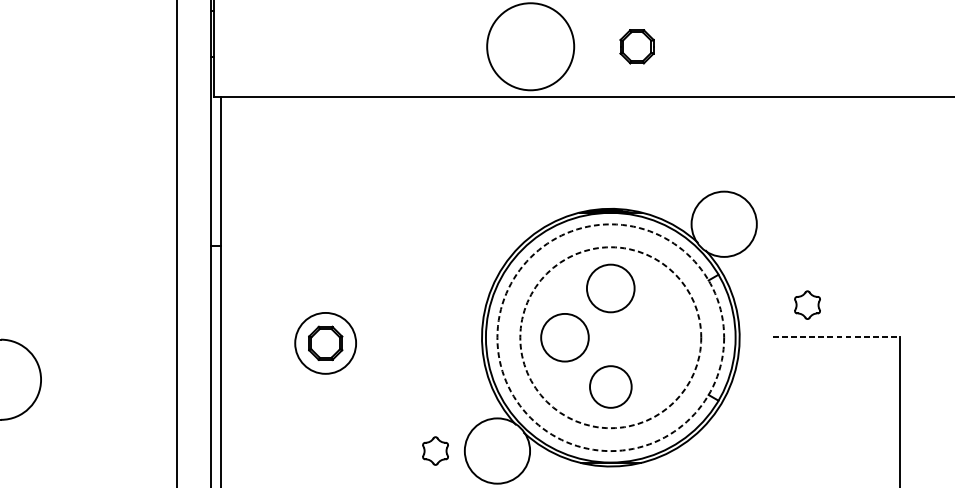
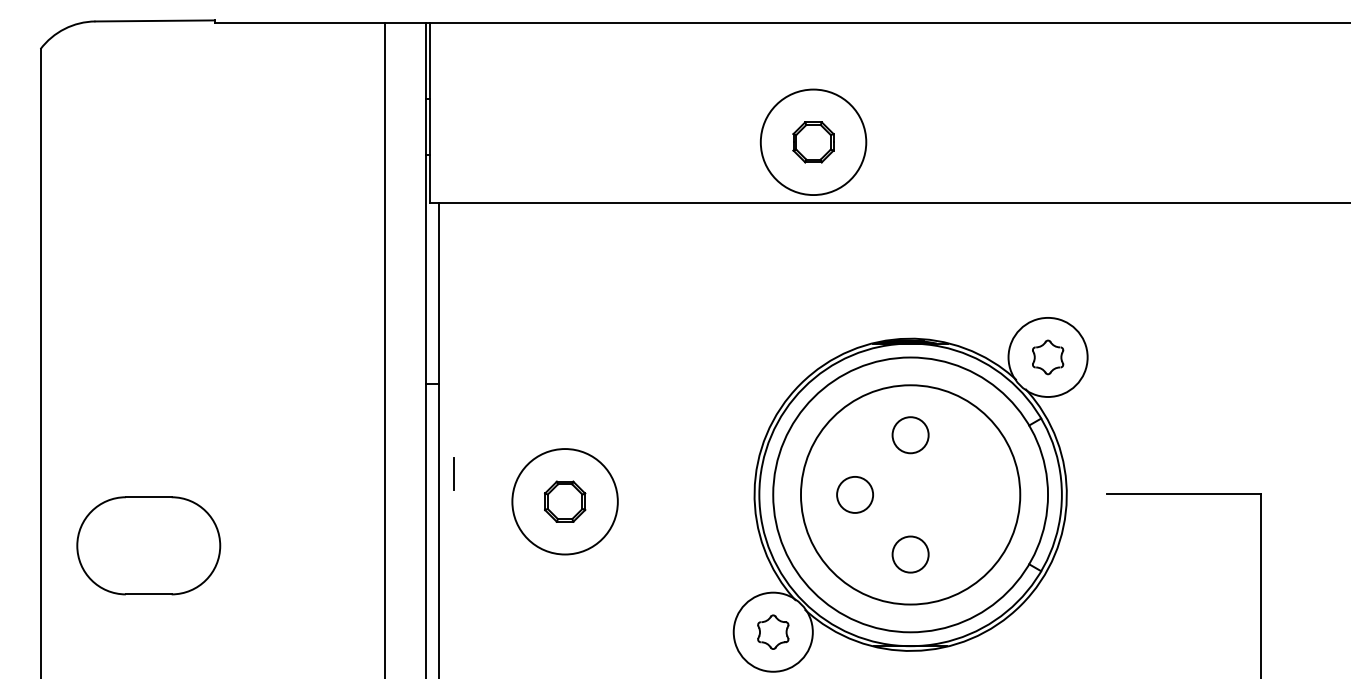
part: (637, 46) -> (813, 142), moved
circle: (610, 288) -> (910, 435), size x0.62
part: (807, 305) -> (1048, 357), moved
line: (234, 320) -> (454, 473), added
line: (835, 336) -> (1183, 493), dashed -> solid
circle: (565, 337) -> (855, 494), size x0.62
circle: (610, 337) -> (910, 494), dashed -> solid
circle: (610, 337) -> (910, 494), dashed -> solid
circle: (325, 343) -> (564, 501), size x1.43
circle: (610, 386) -> (910, 554), size x0.71
part: (435, 450) -> (773, 631), moved

